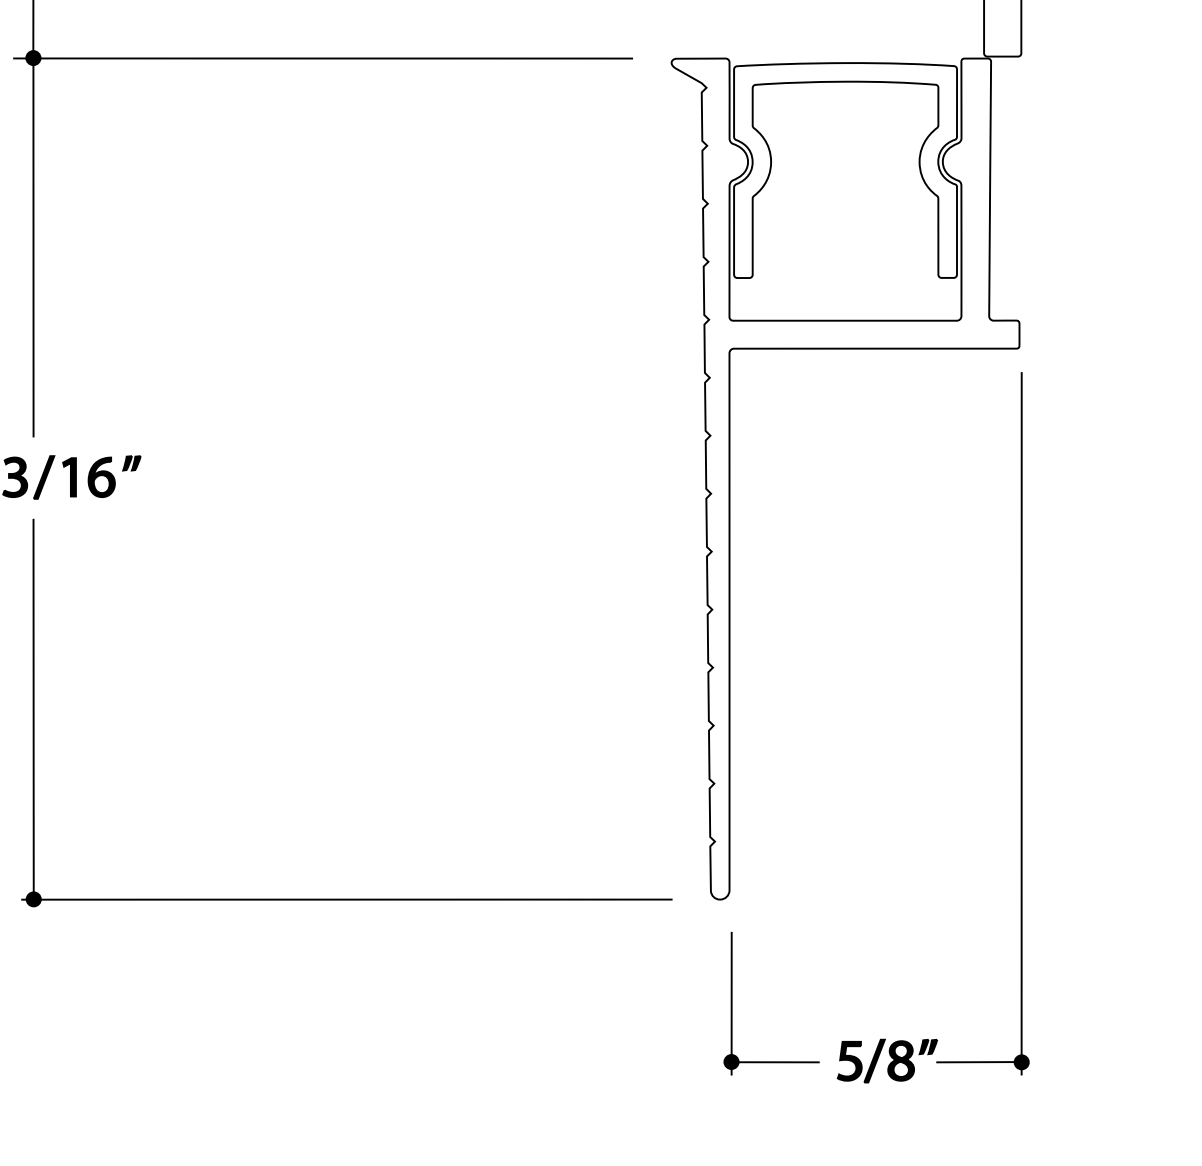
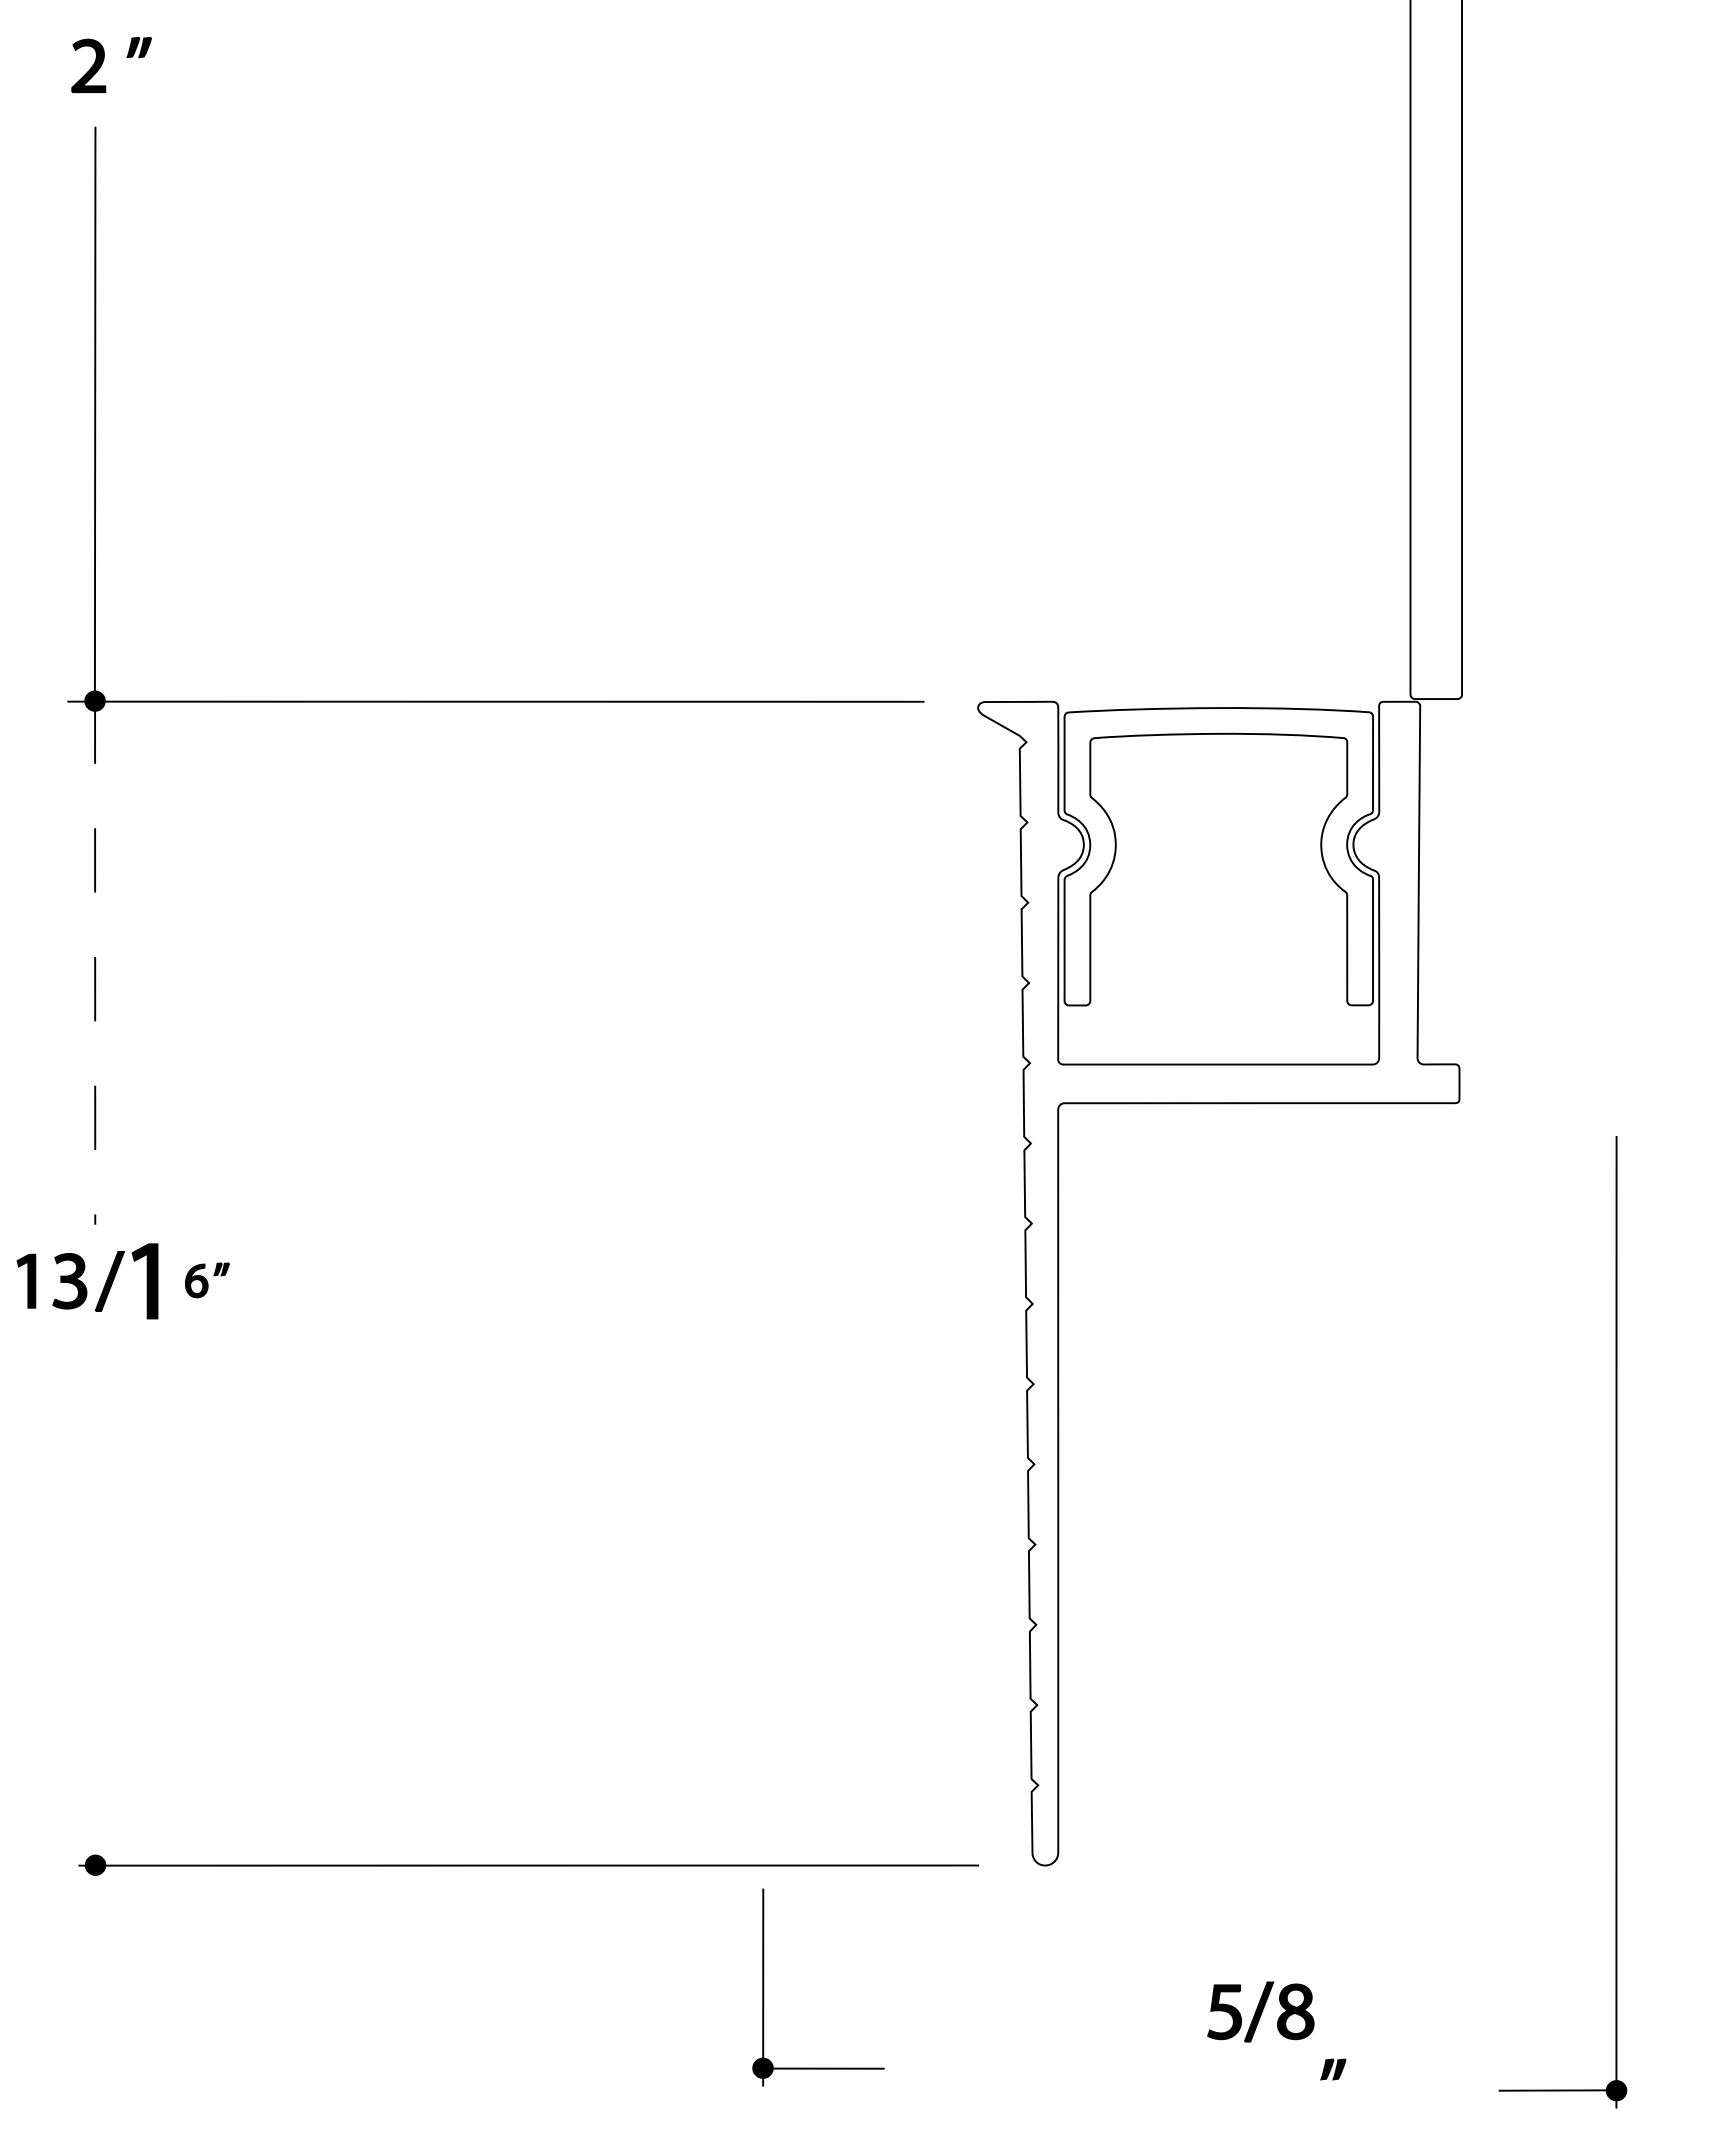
line: (33, 246) -> (95, 962), solid -> dashed
part: (69, 476) -> (144, 1280), size x1.4
part: (114, 476) -> (207, 1280), size x0.6
line: (33, 709) -> (95, 1602), removed
part: (1020, 723) -> (1615, 1622), moved
part: (732, 1003) -> (764, 1987), moved
part: (875, 1060) -> (1260, 2011), moved

